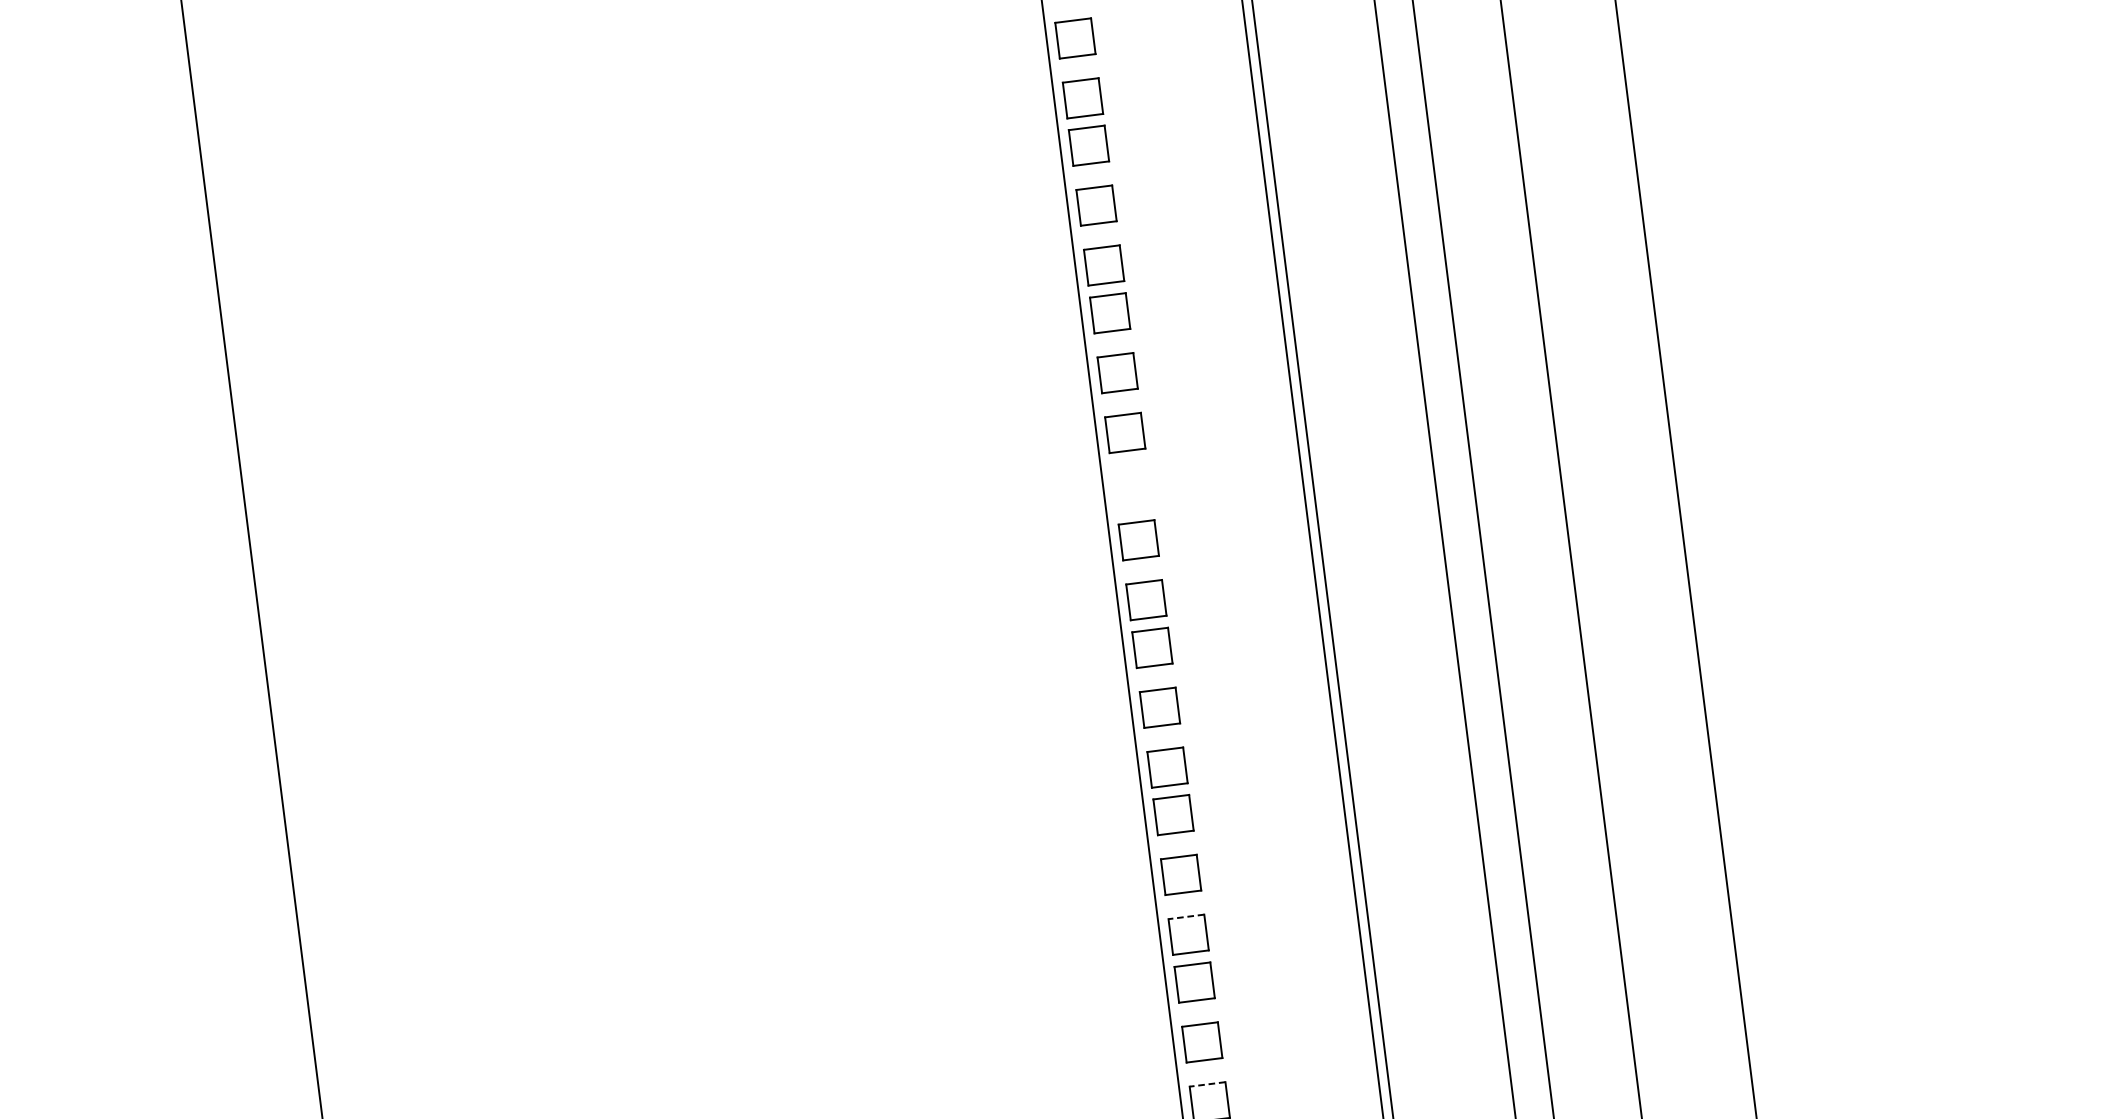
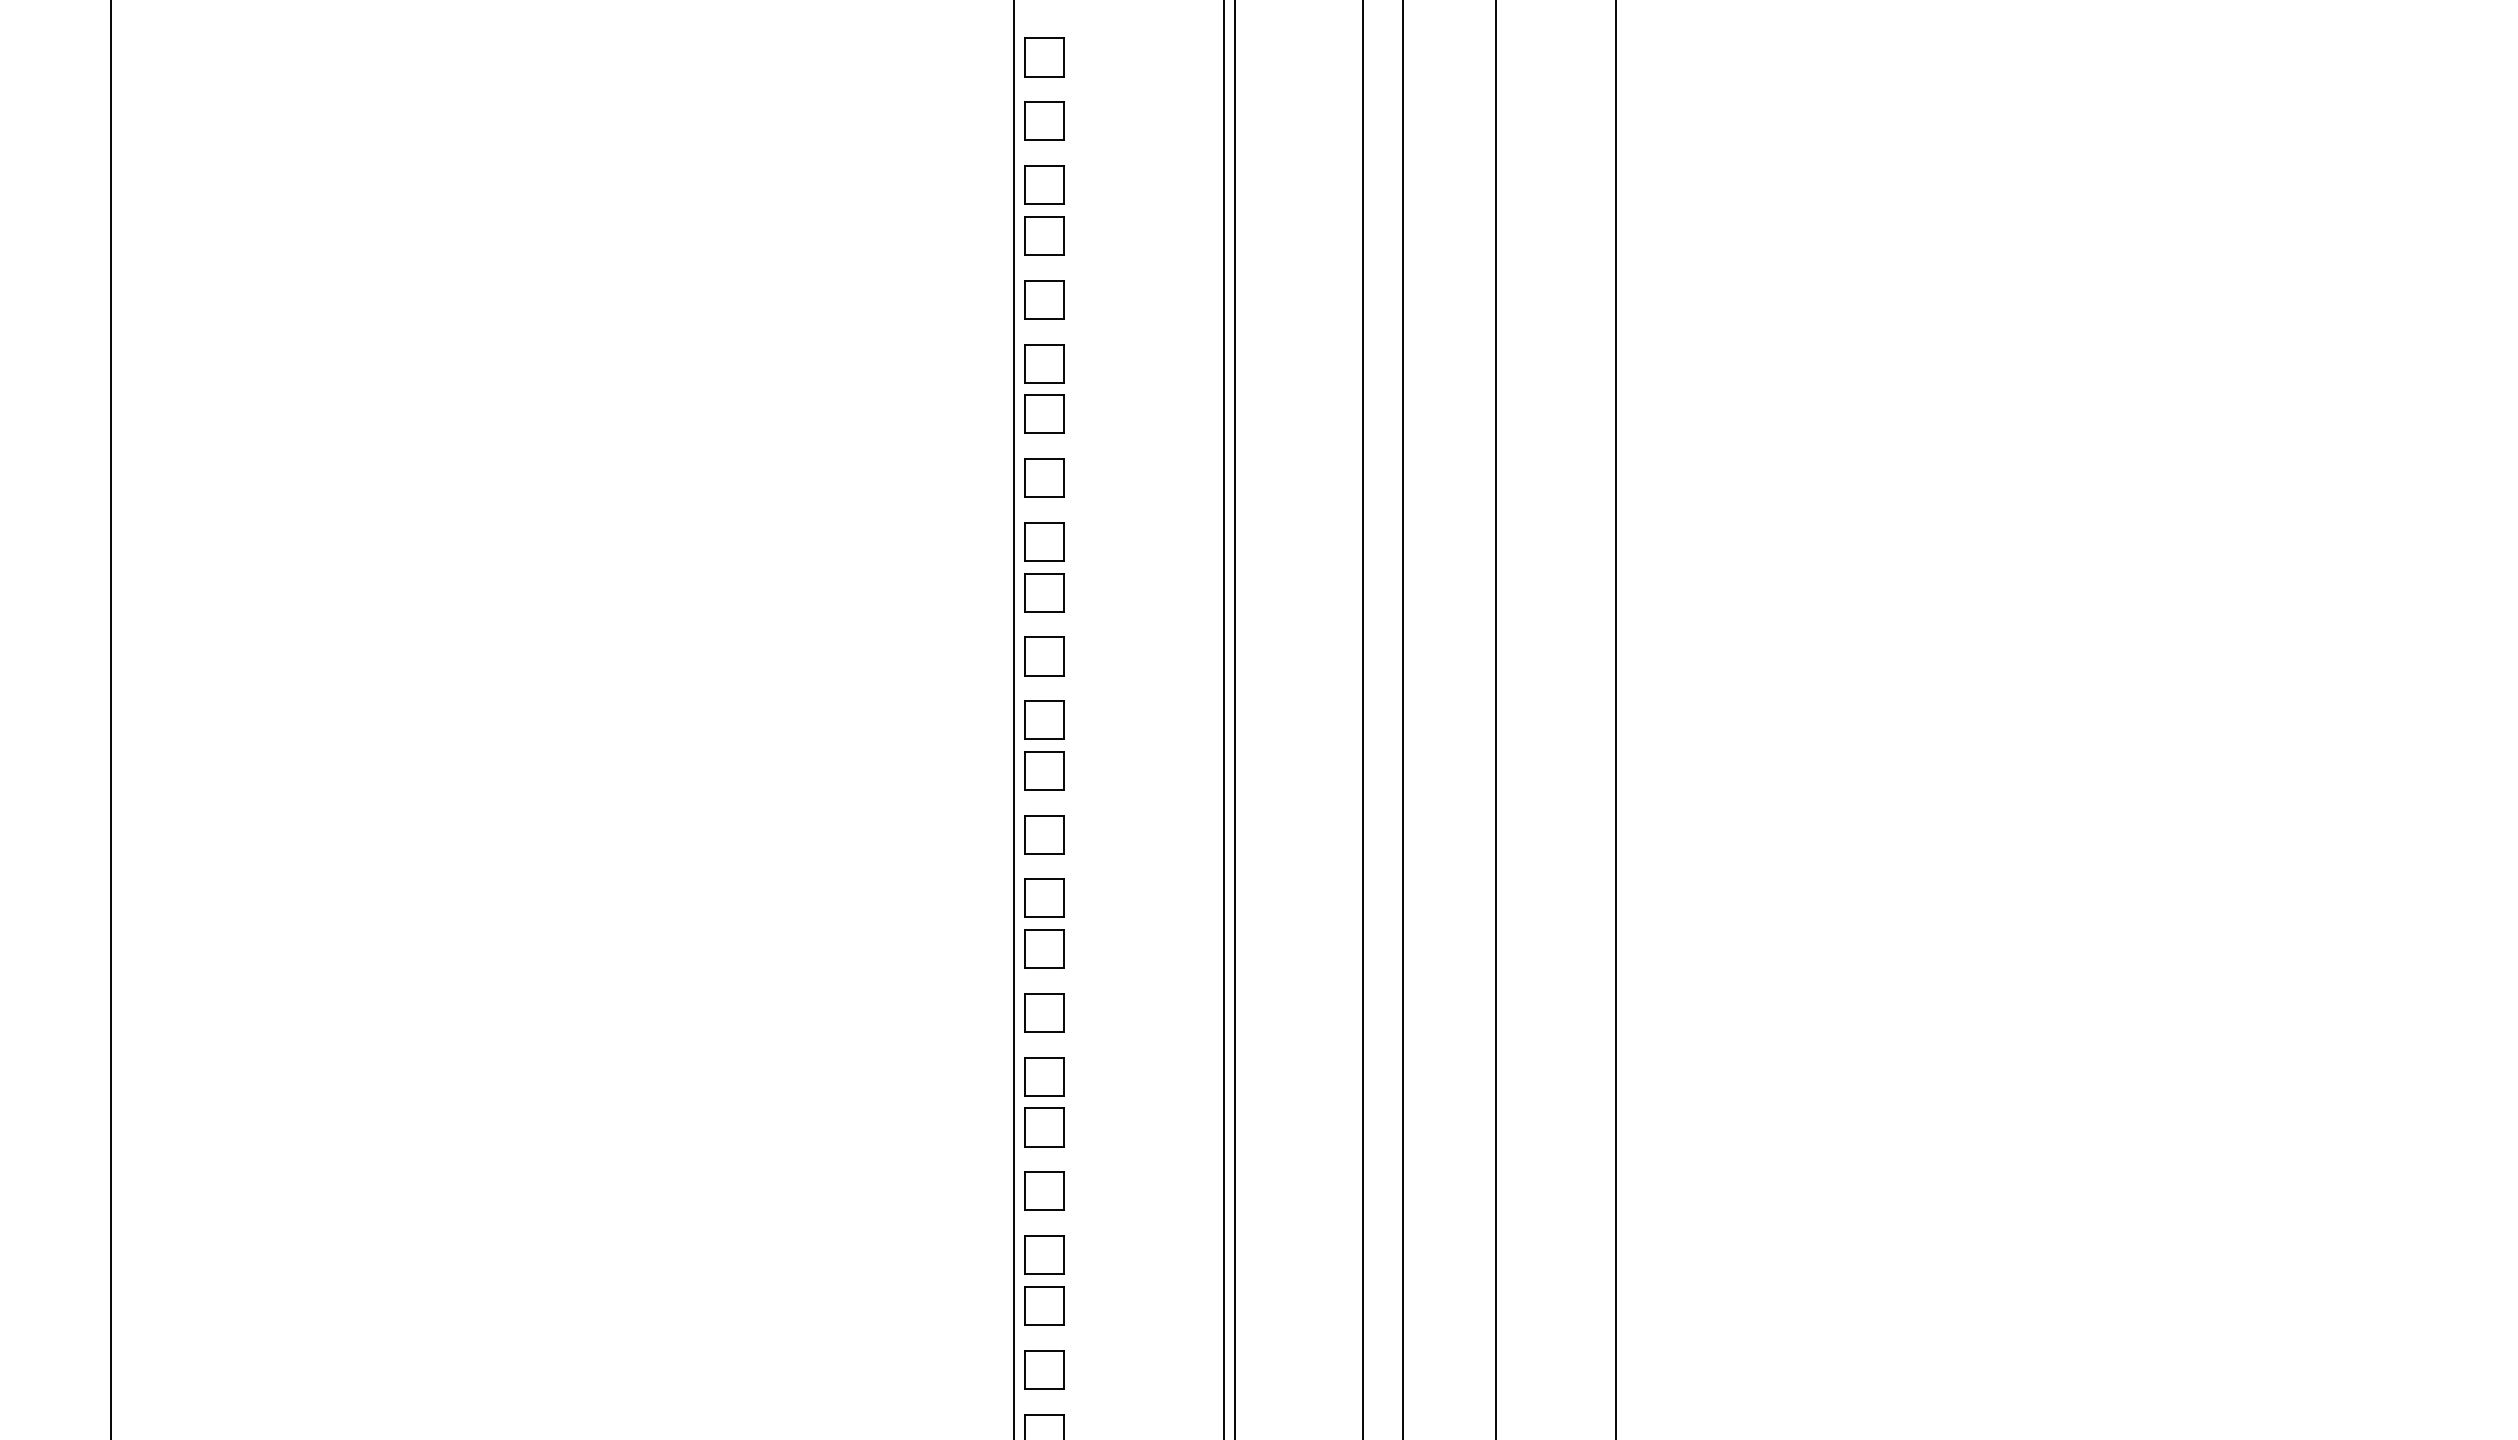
part: (1131, 480) -> (1044, 770), added
line: (1185, 917) -> (1043, 1236), dashed -> solid
line: (1206, 1084) -> (1043, 1414), dashed -> solid

